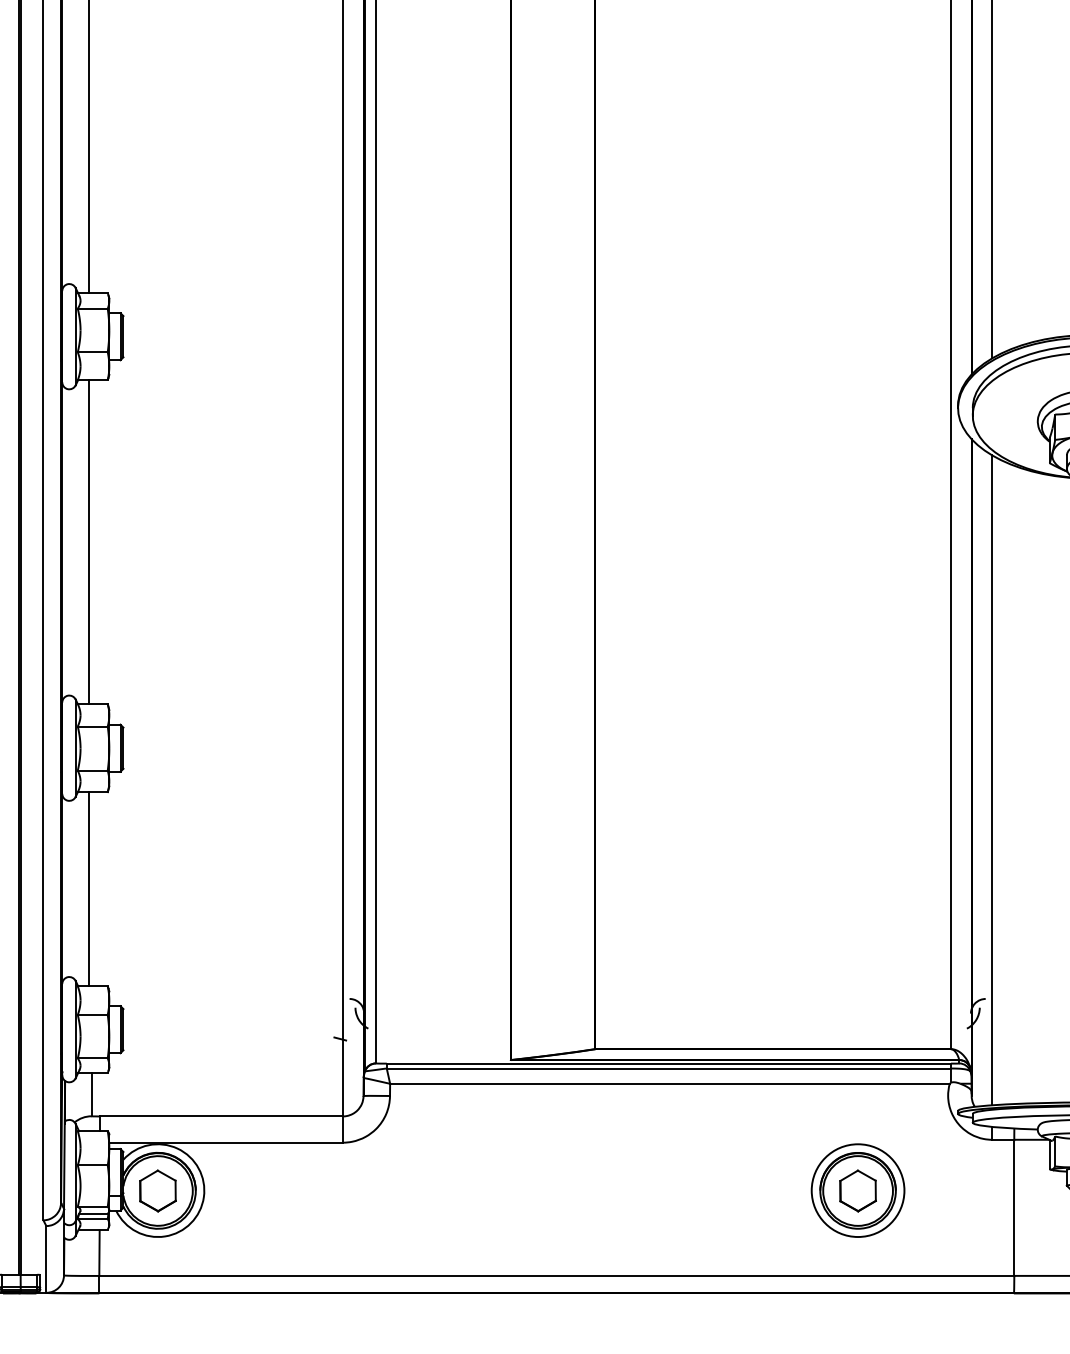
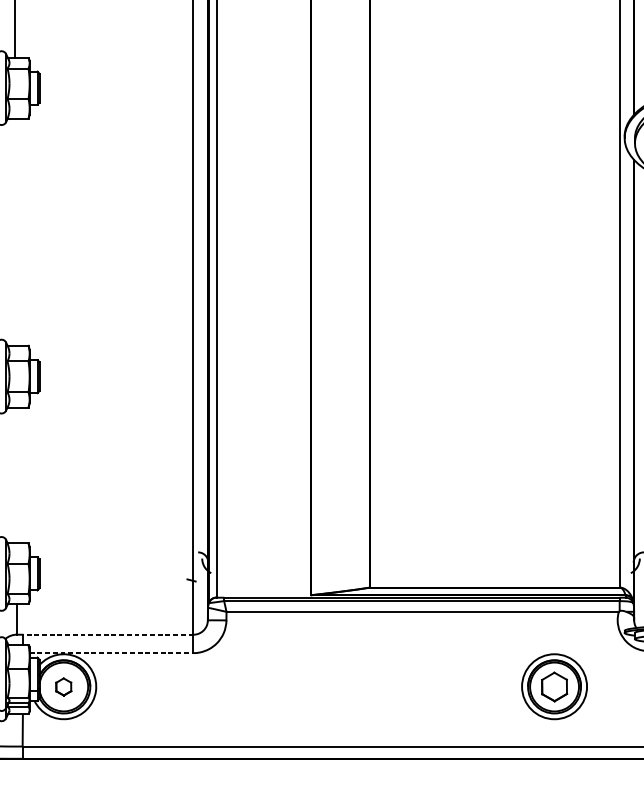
line: (88, 542) -> (15, 232), removed
line: (88, 889) -> (15, 475), removed
line: (221, 1116) -> (108, 634), solid -> dashed
line: (226, 1142) -> (111, 653), solid -> dashed
part: (157, 1190) -> (63, 686), size x0.6

